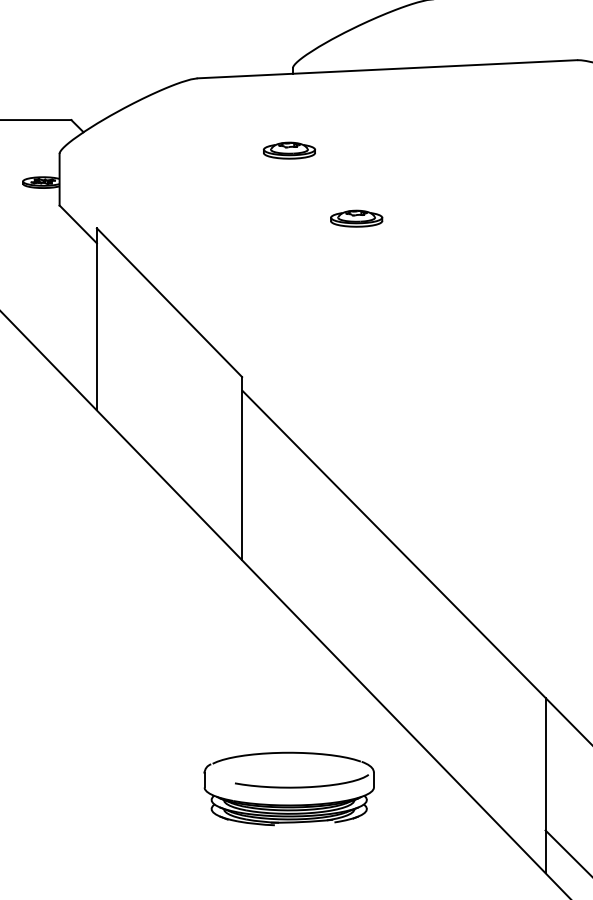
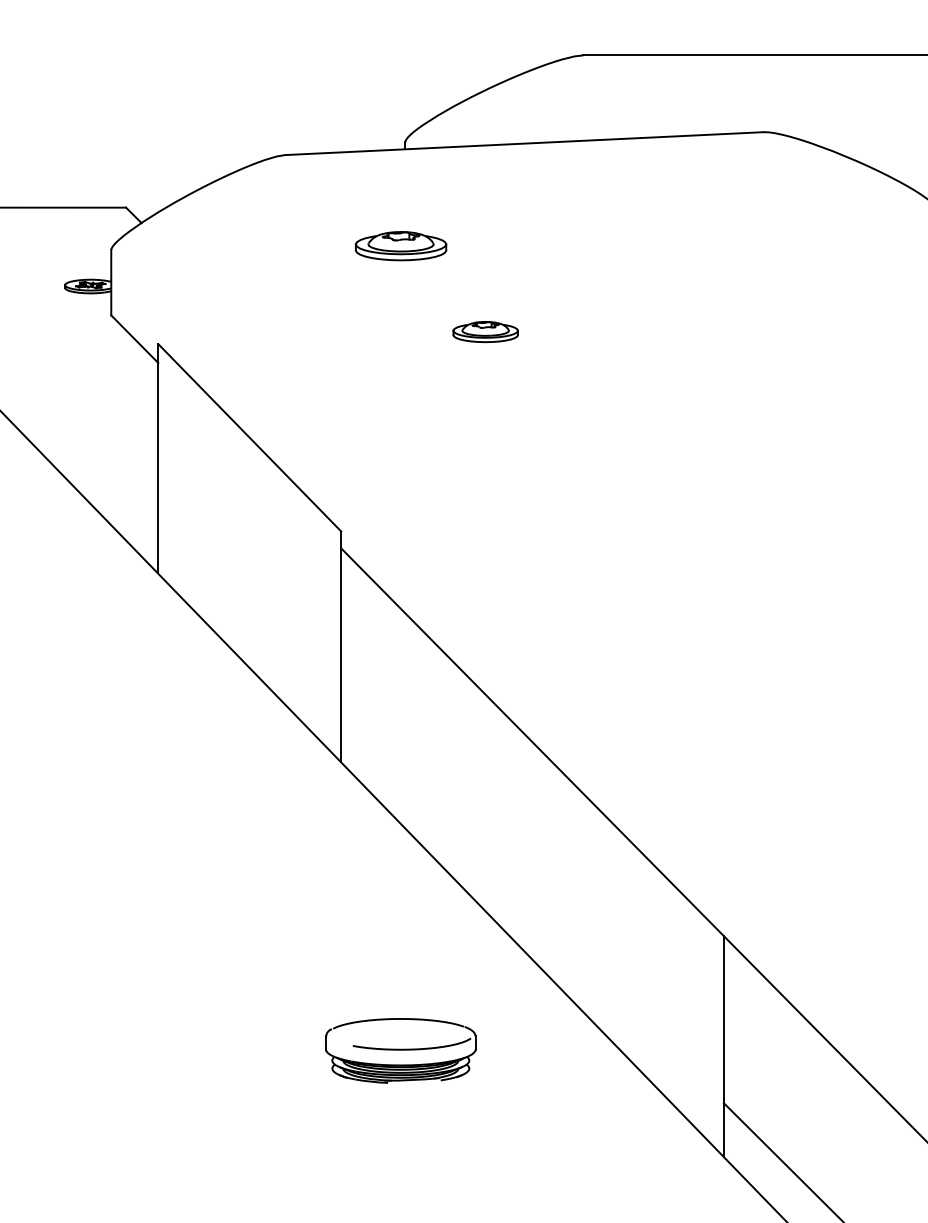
part: (289, 150) -> (400, 246), size x1.4
part: (289, 788) -> (400, 1050), size x0.7

